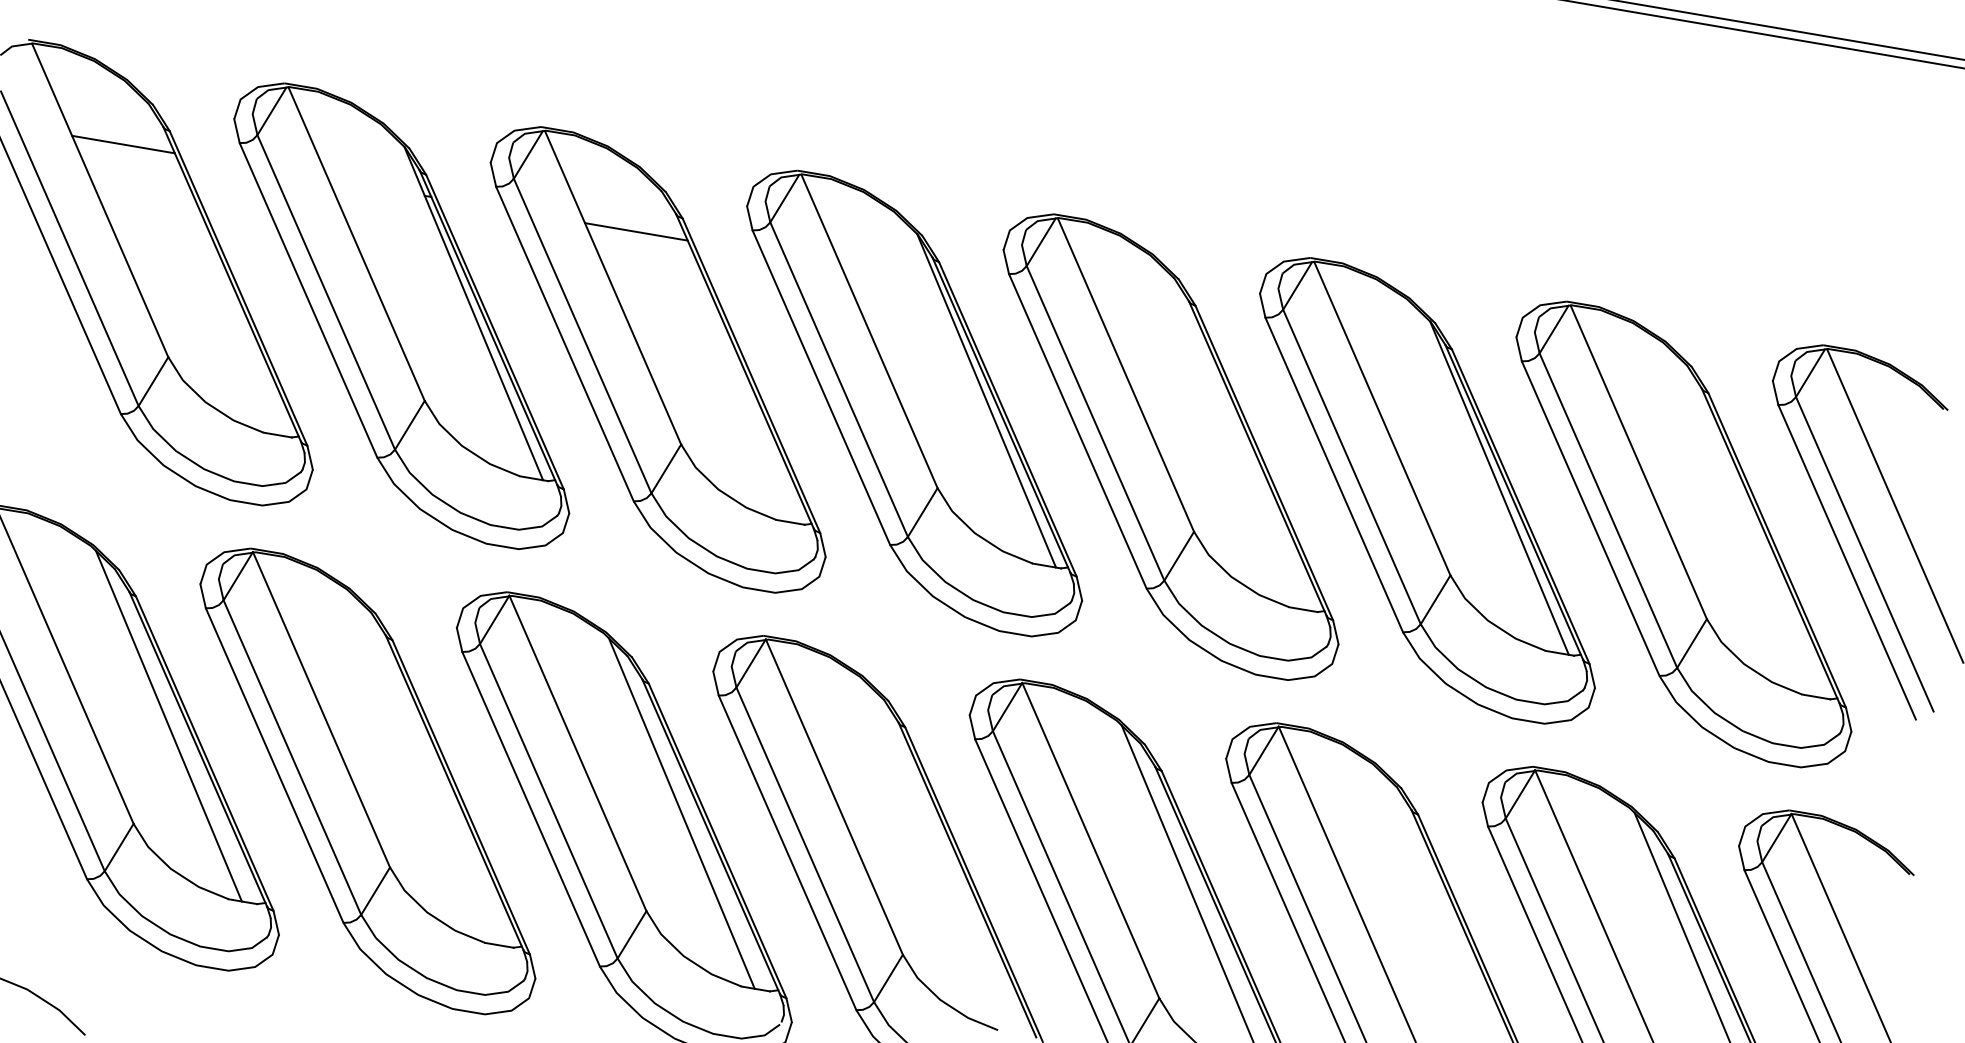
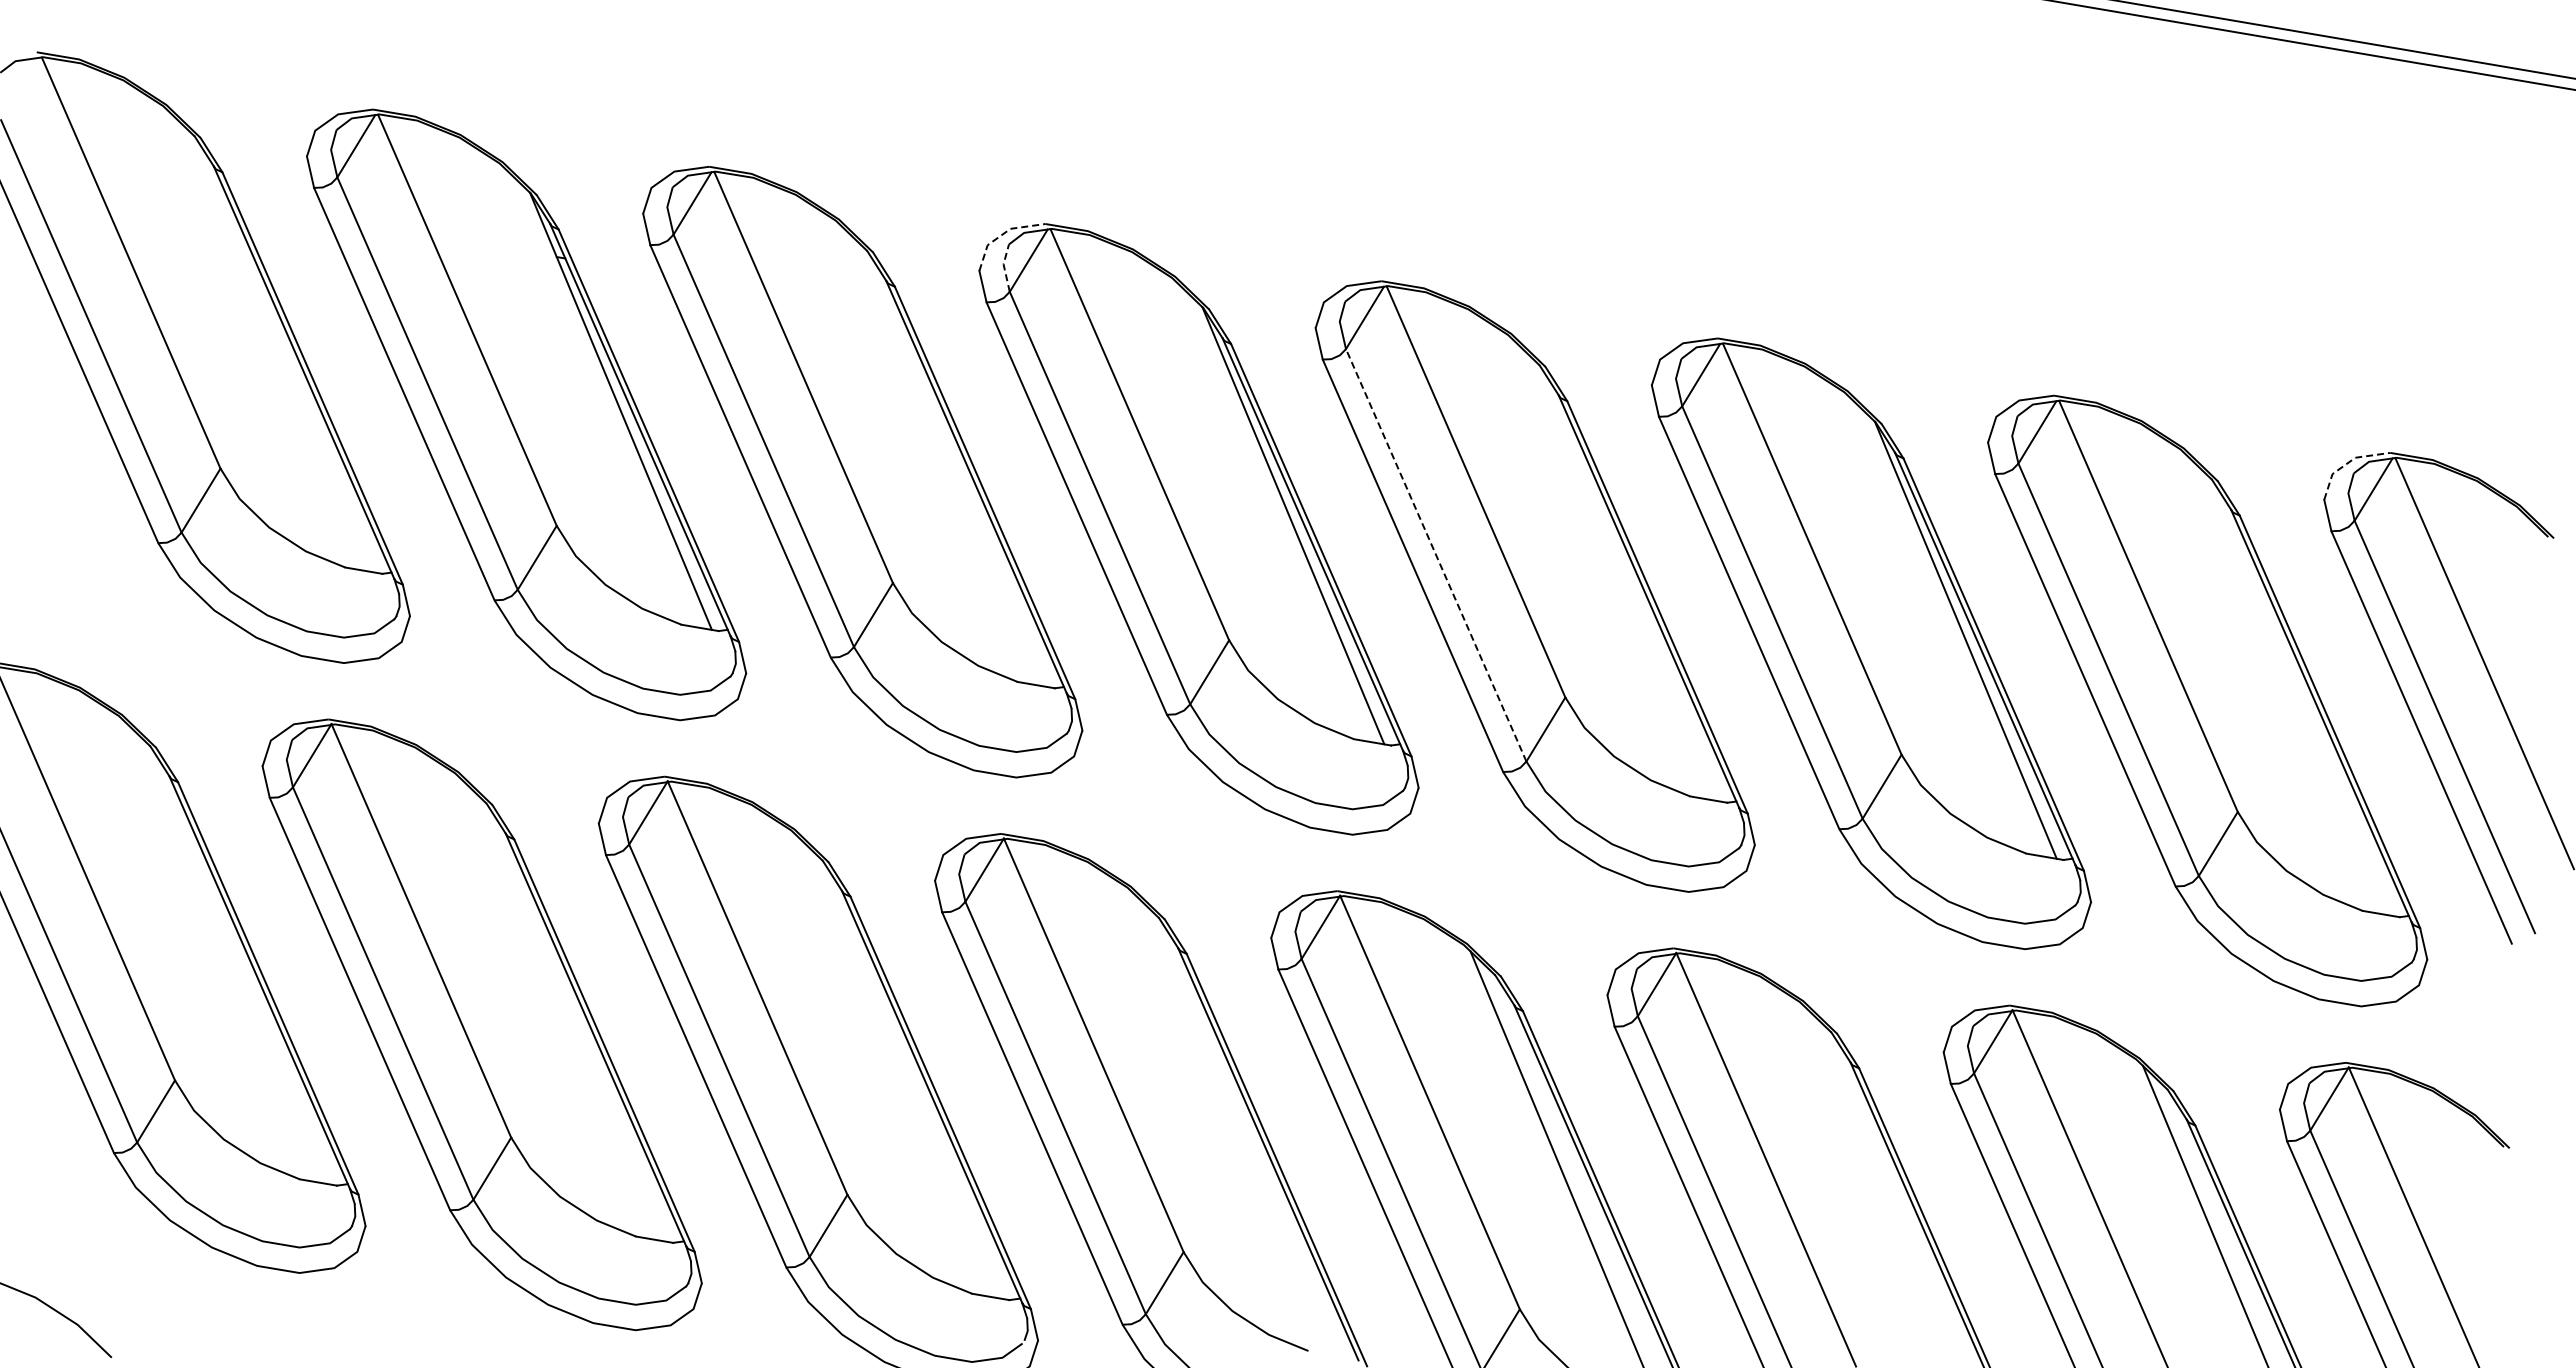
line: (123, 144) -> (161, 189), removed
line: (764, 178) -> (1002, 234), solid -> dashed
line: (766, 203) -> (1004, 267), solid -> dashed
line: (635, 231) -> (833, 303), removed
line: (1790, 353) -> (2347, 463), solid -> dashed
line: (1095, 422) -> (1436, 554), solid -> dashed
line: (168, 726) -> (220, 952), removed
line: (681, 813) -> (893, 1066), removed

